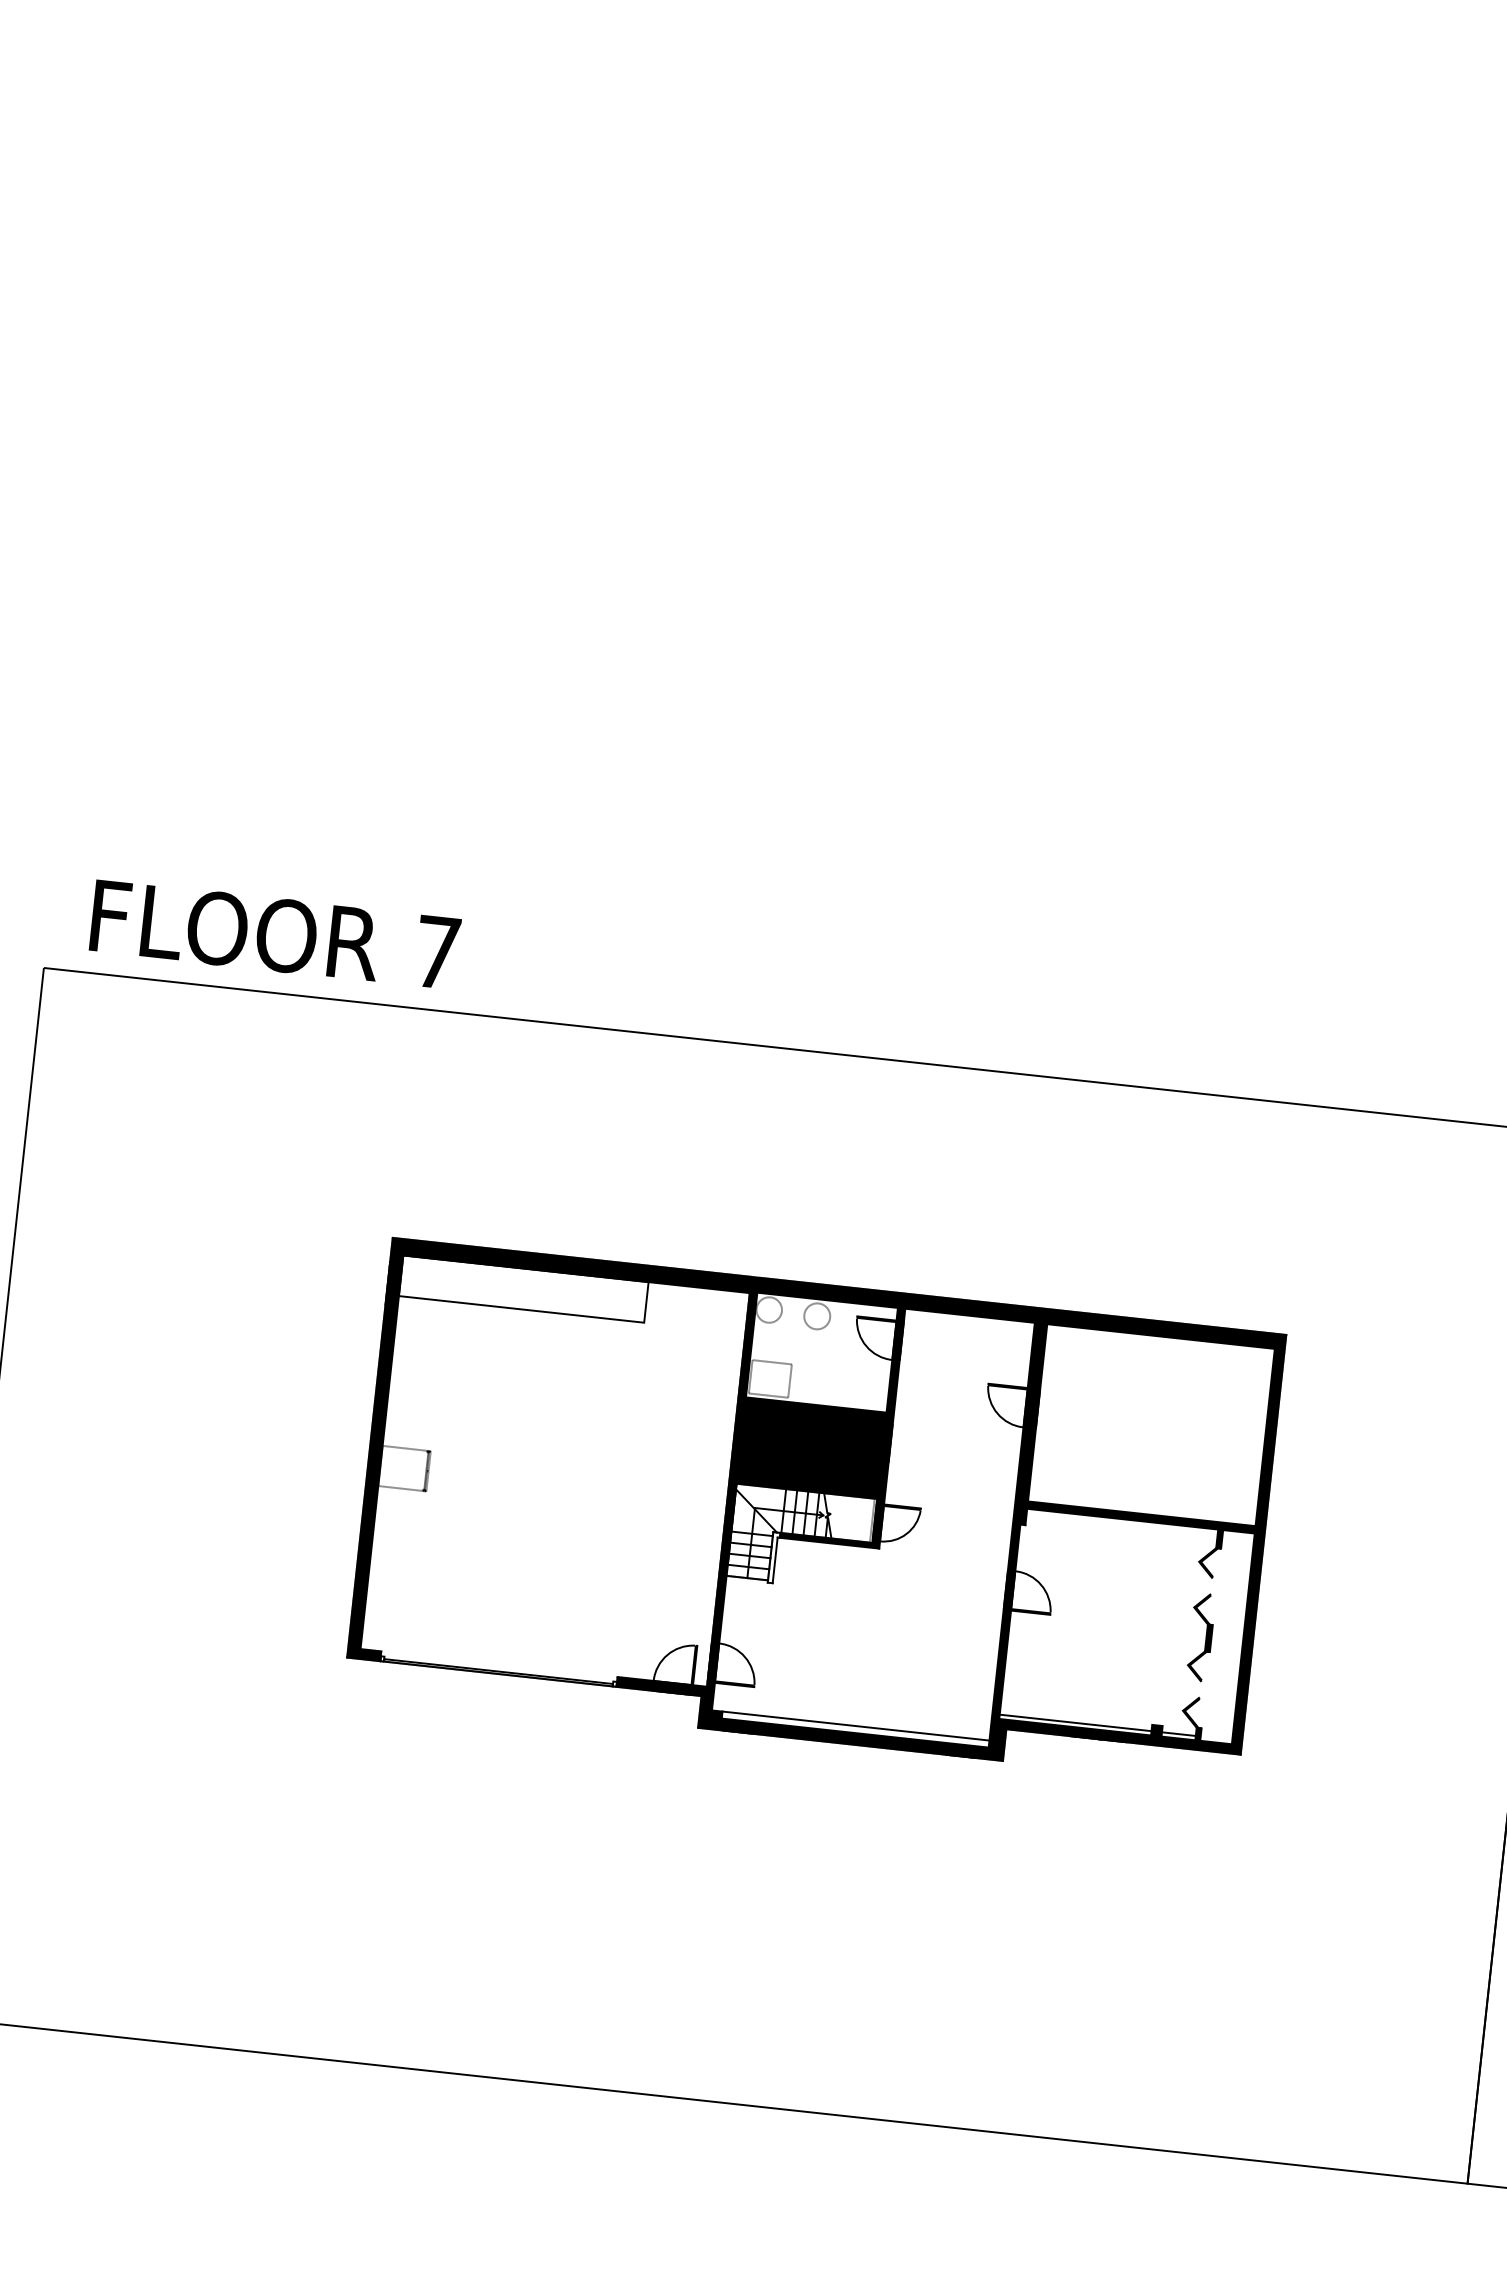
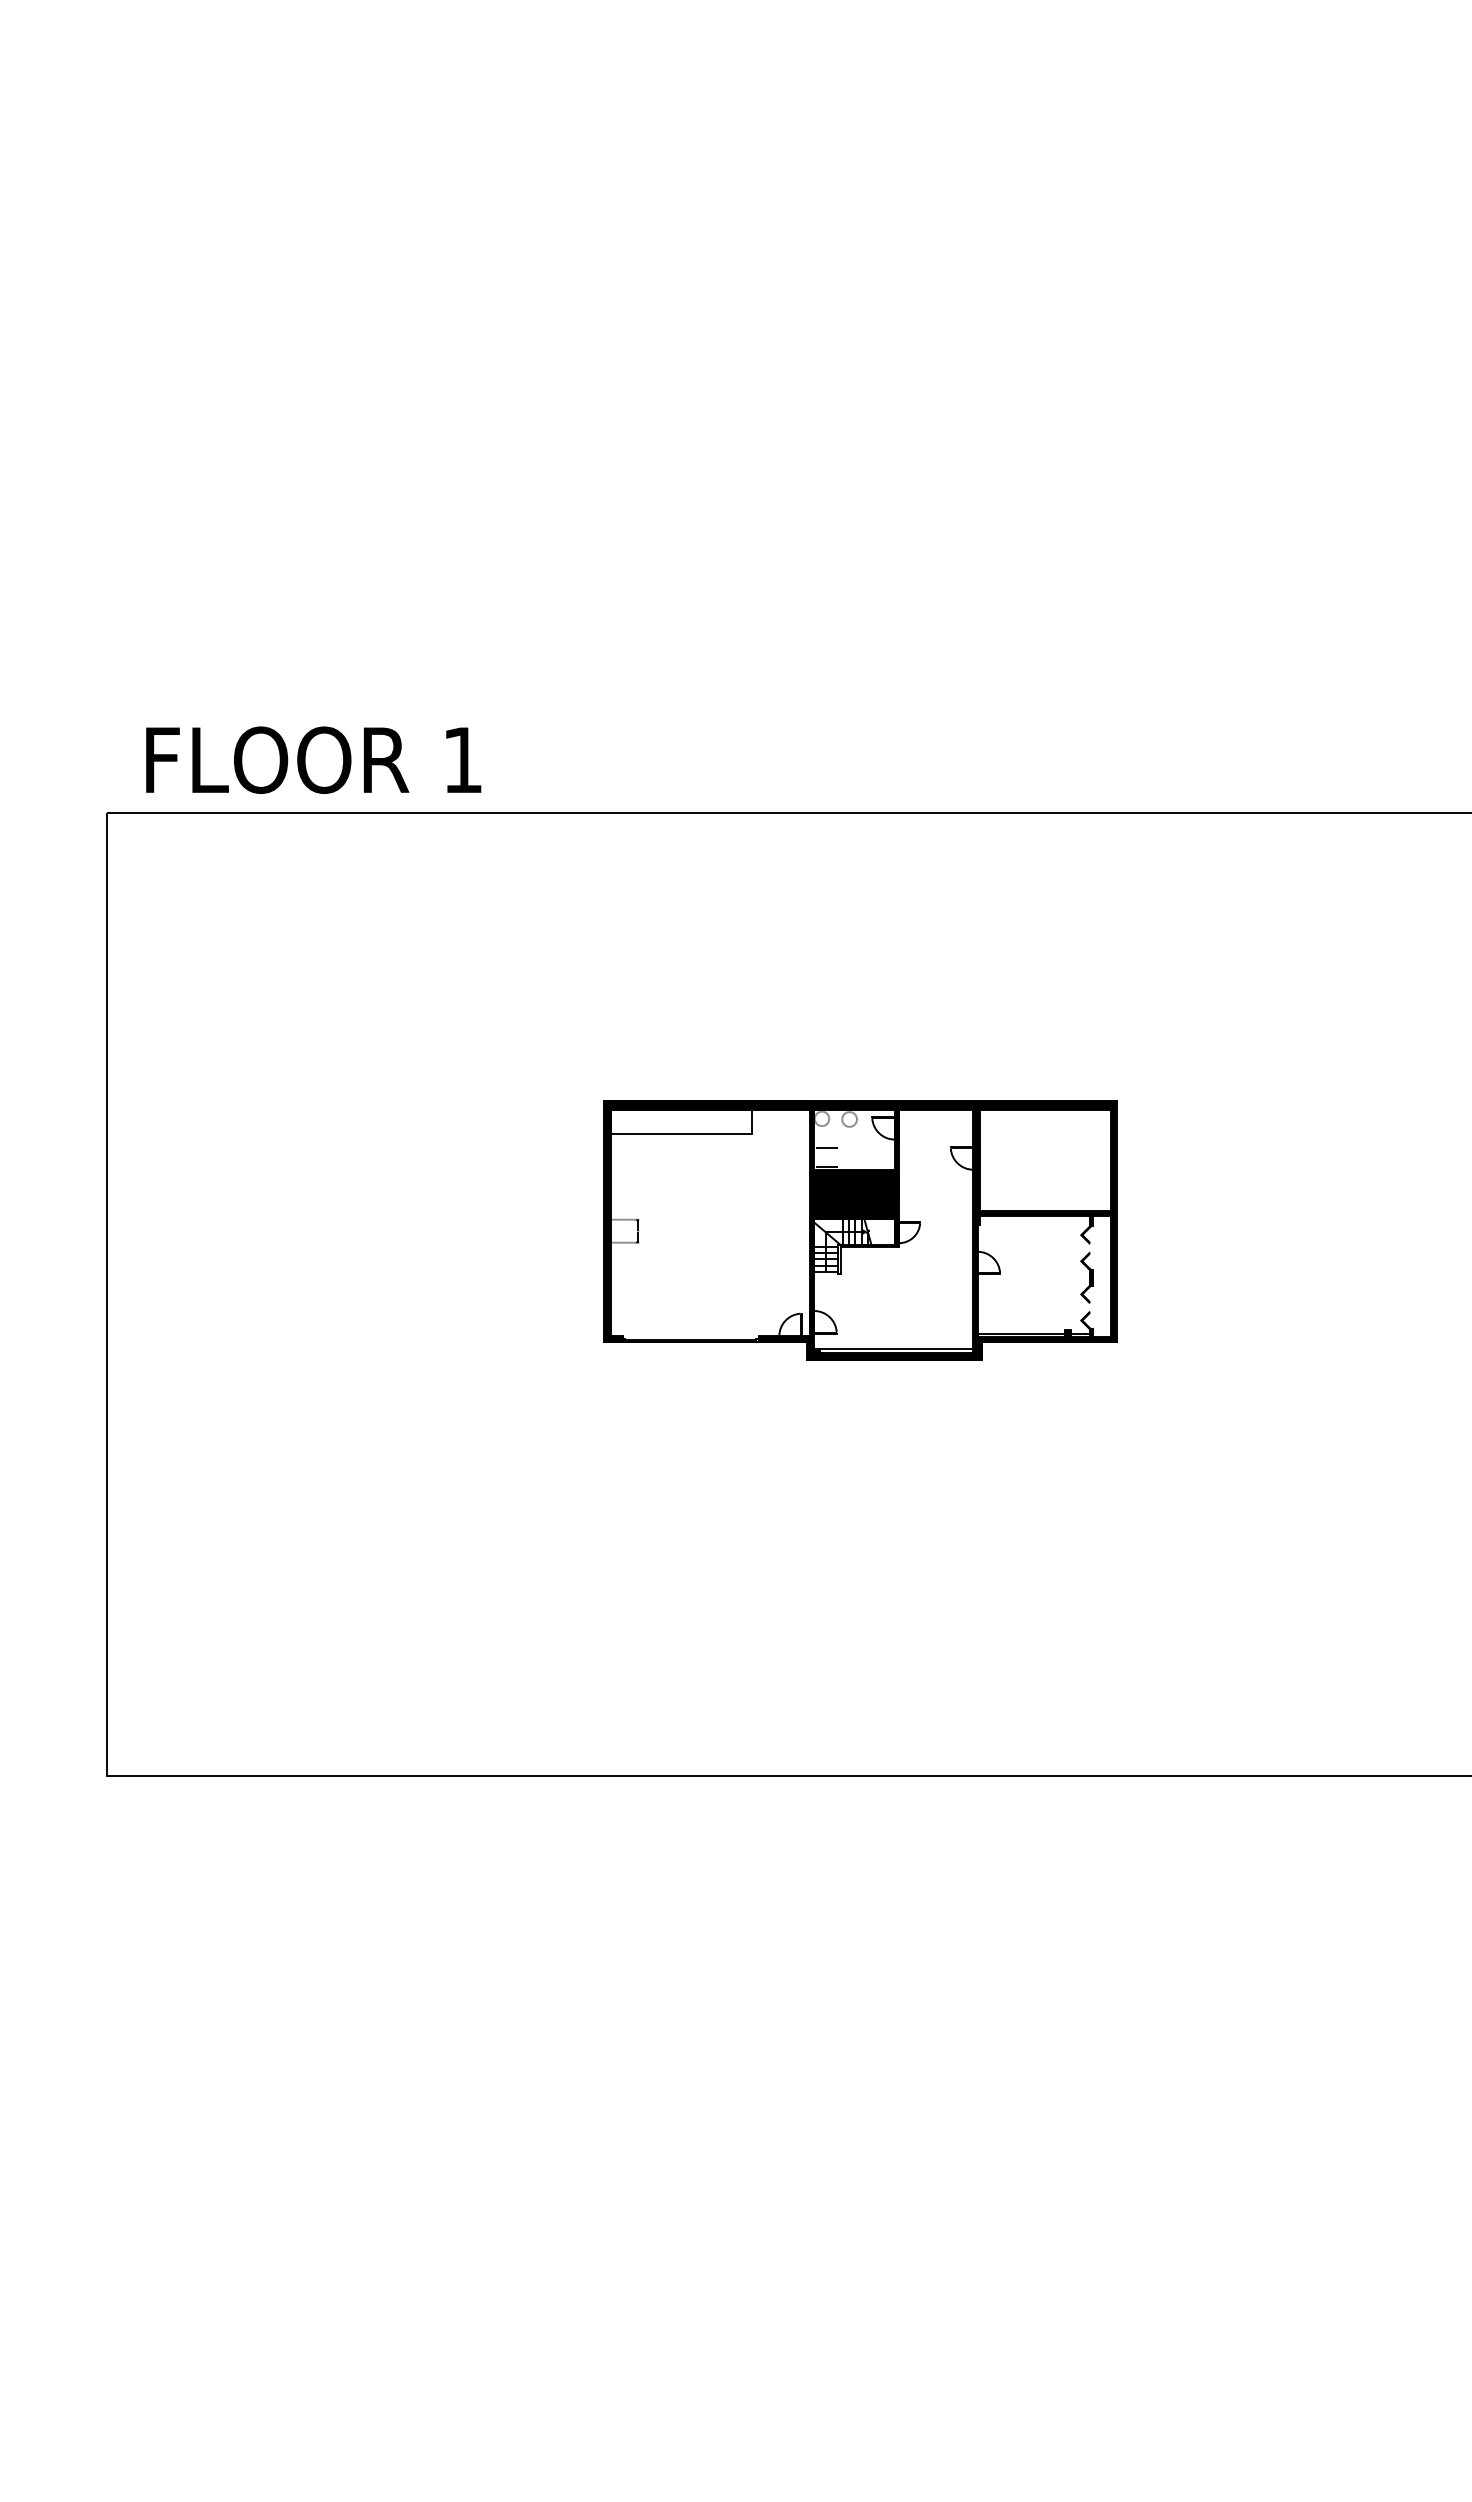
text: (437, 951) -> (462, 759), 7 -> 1
part: (815, 1511) -> (860, 1230), size x0.62

